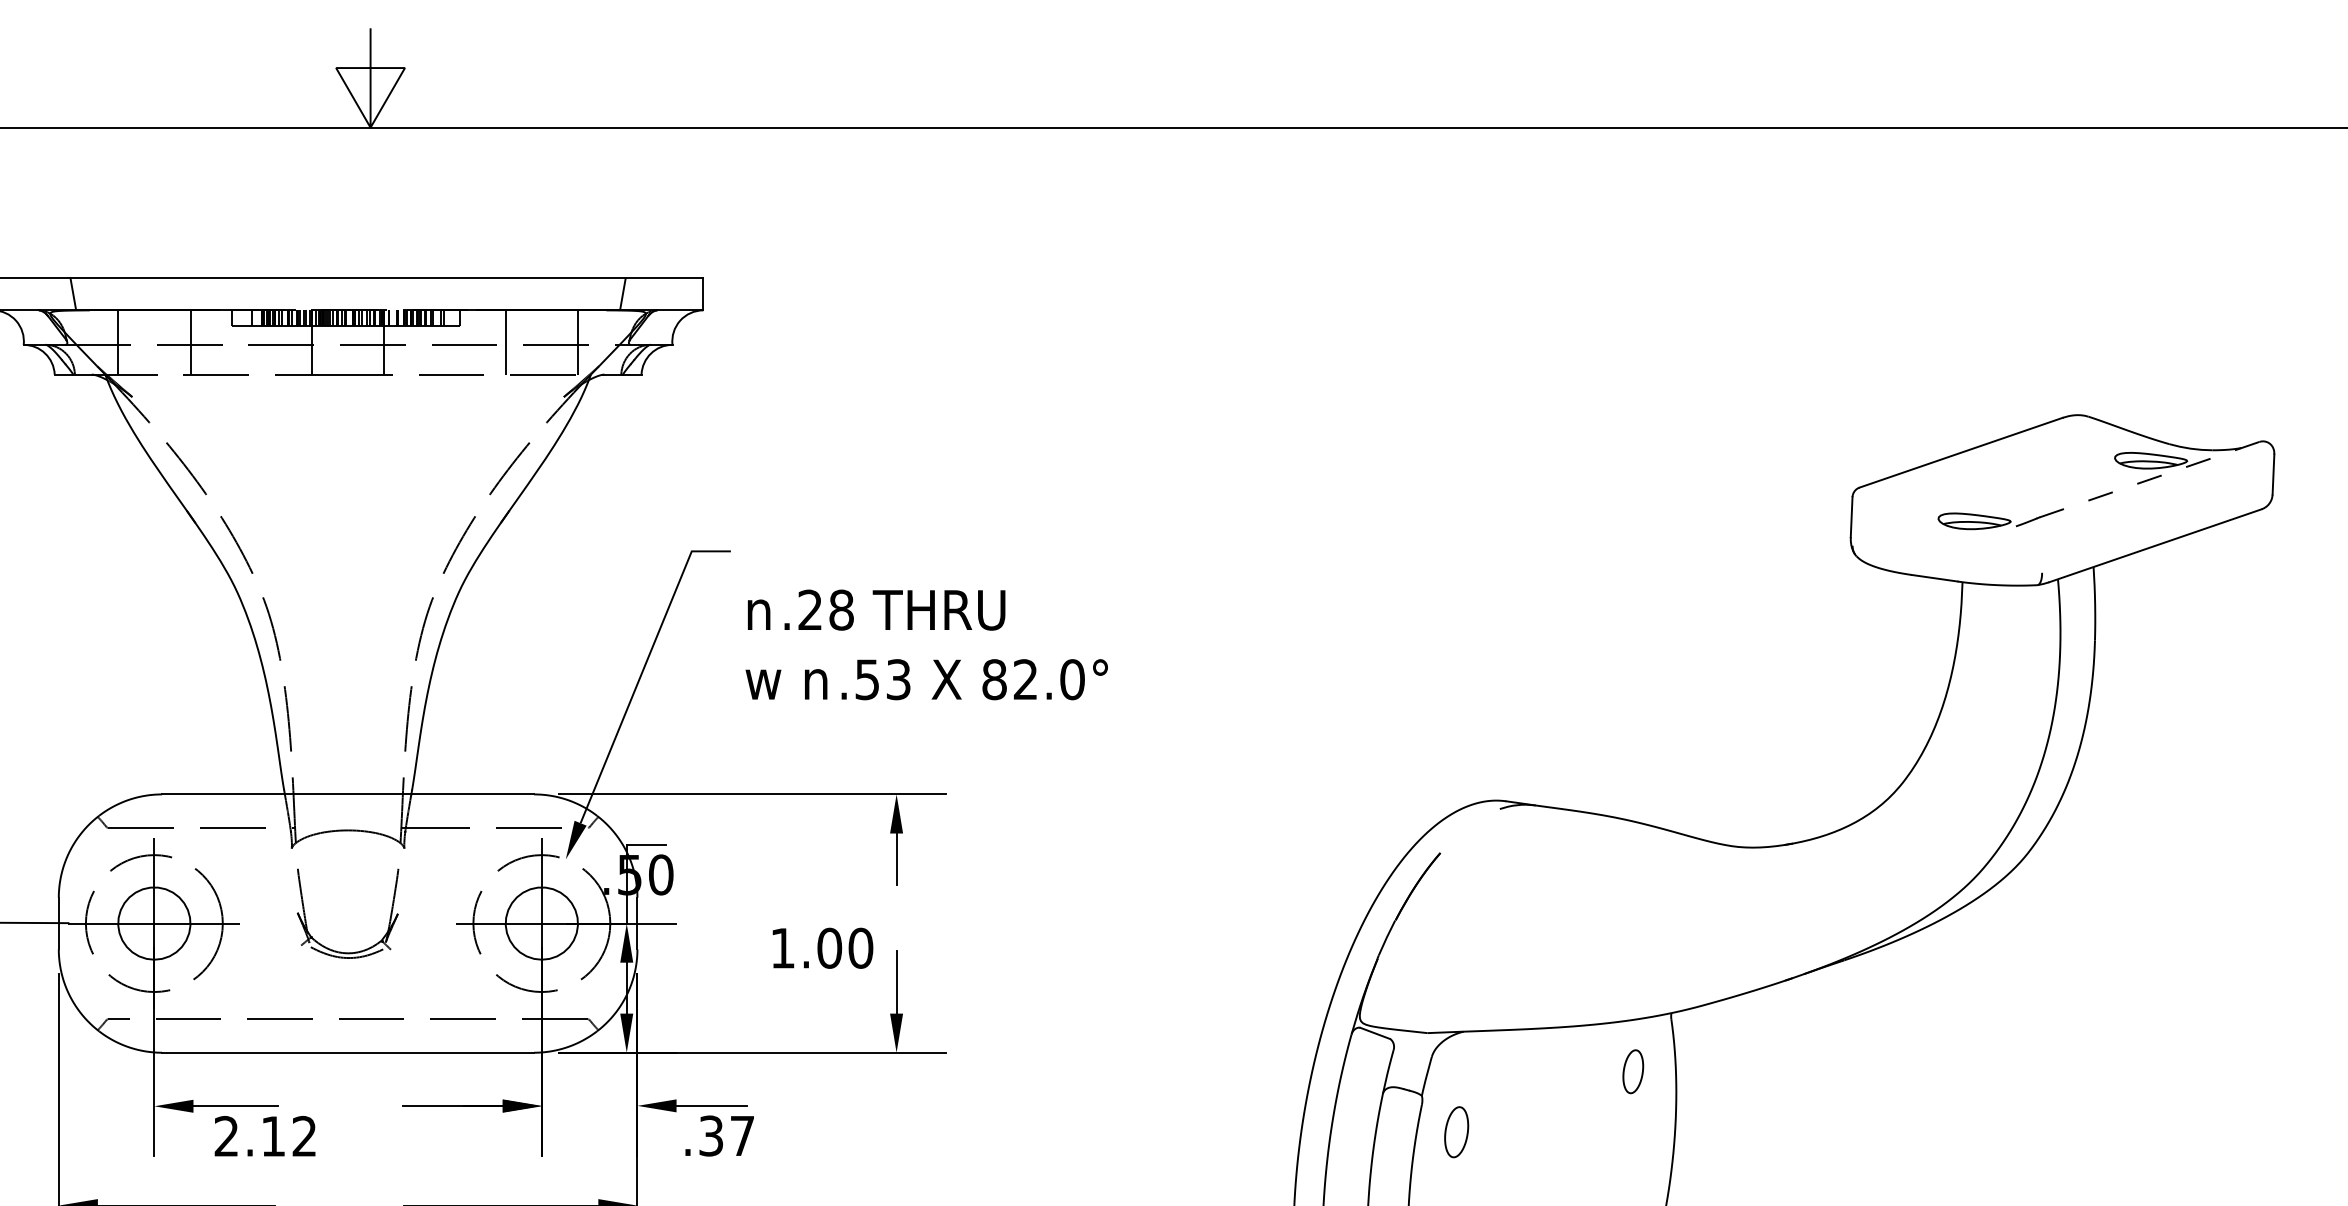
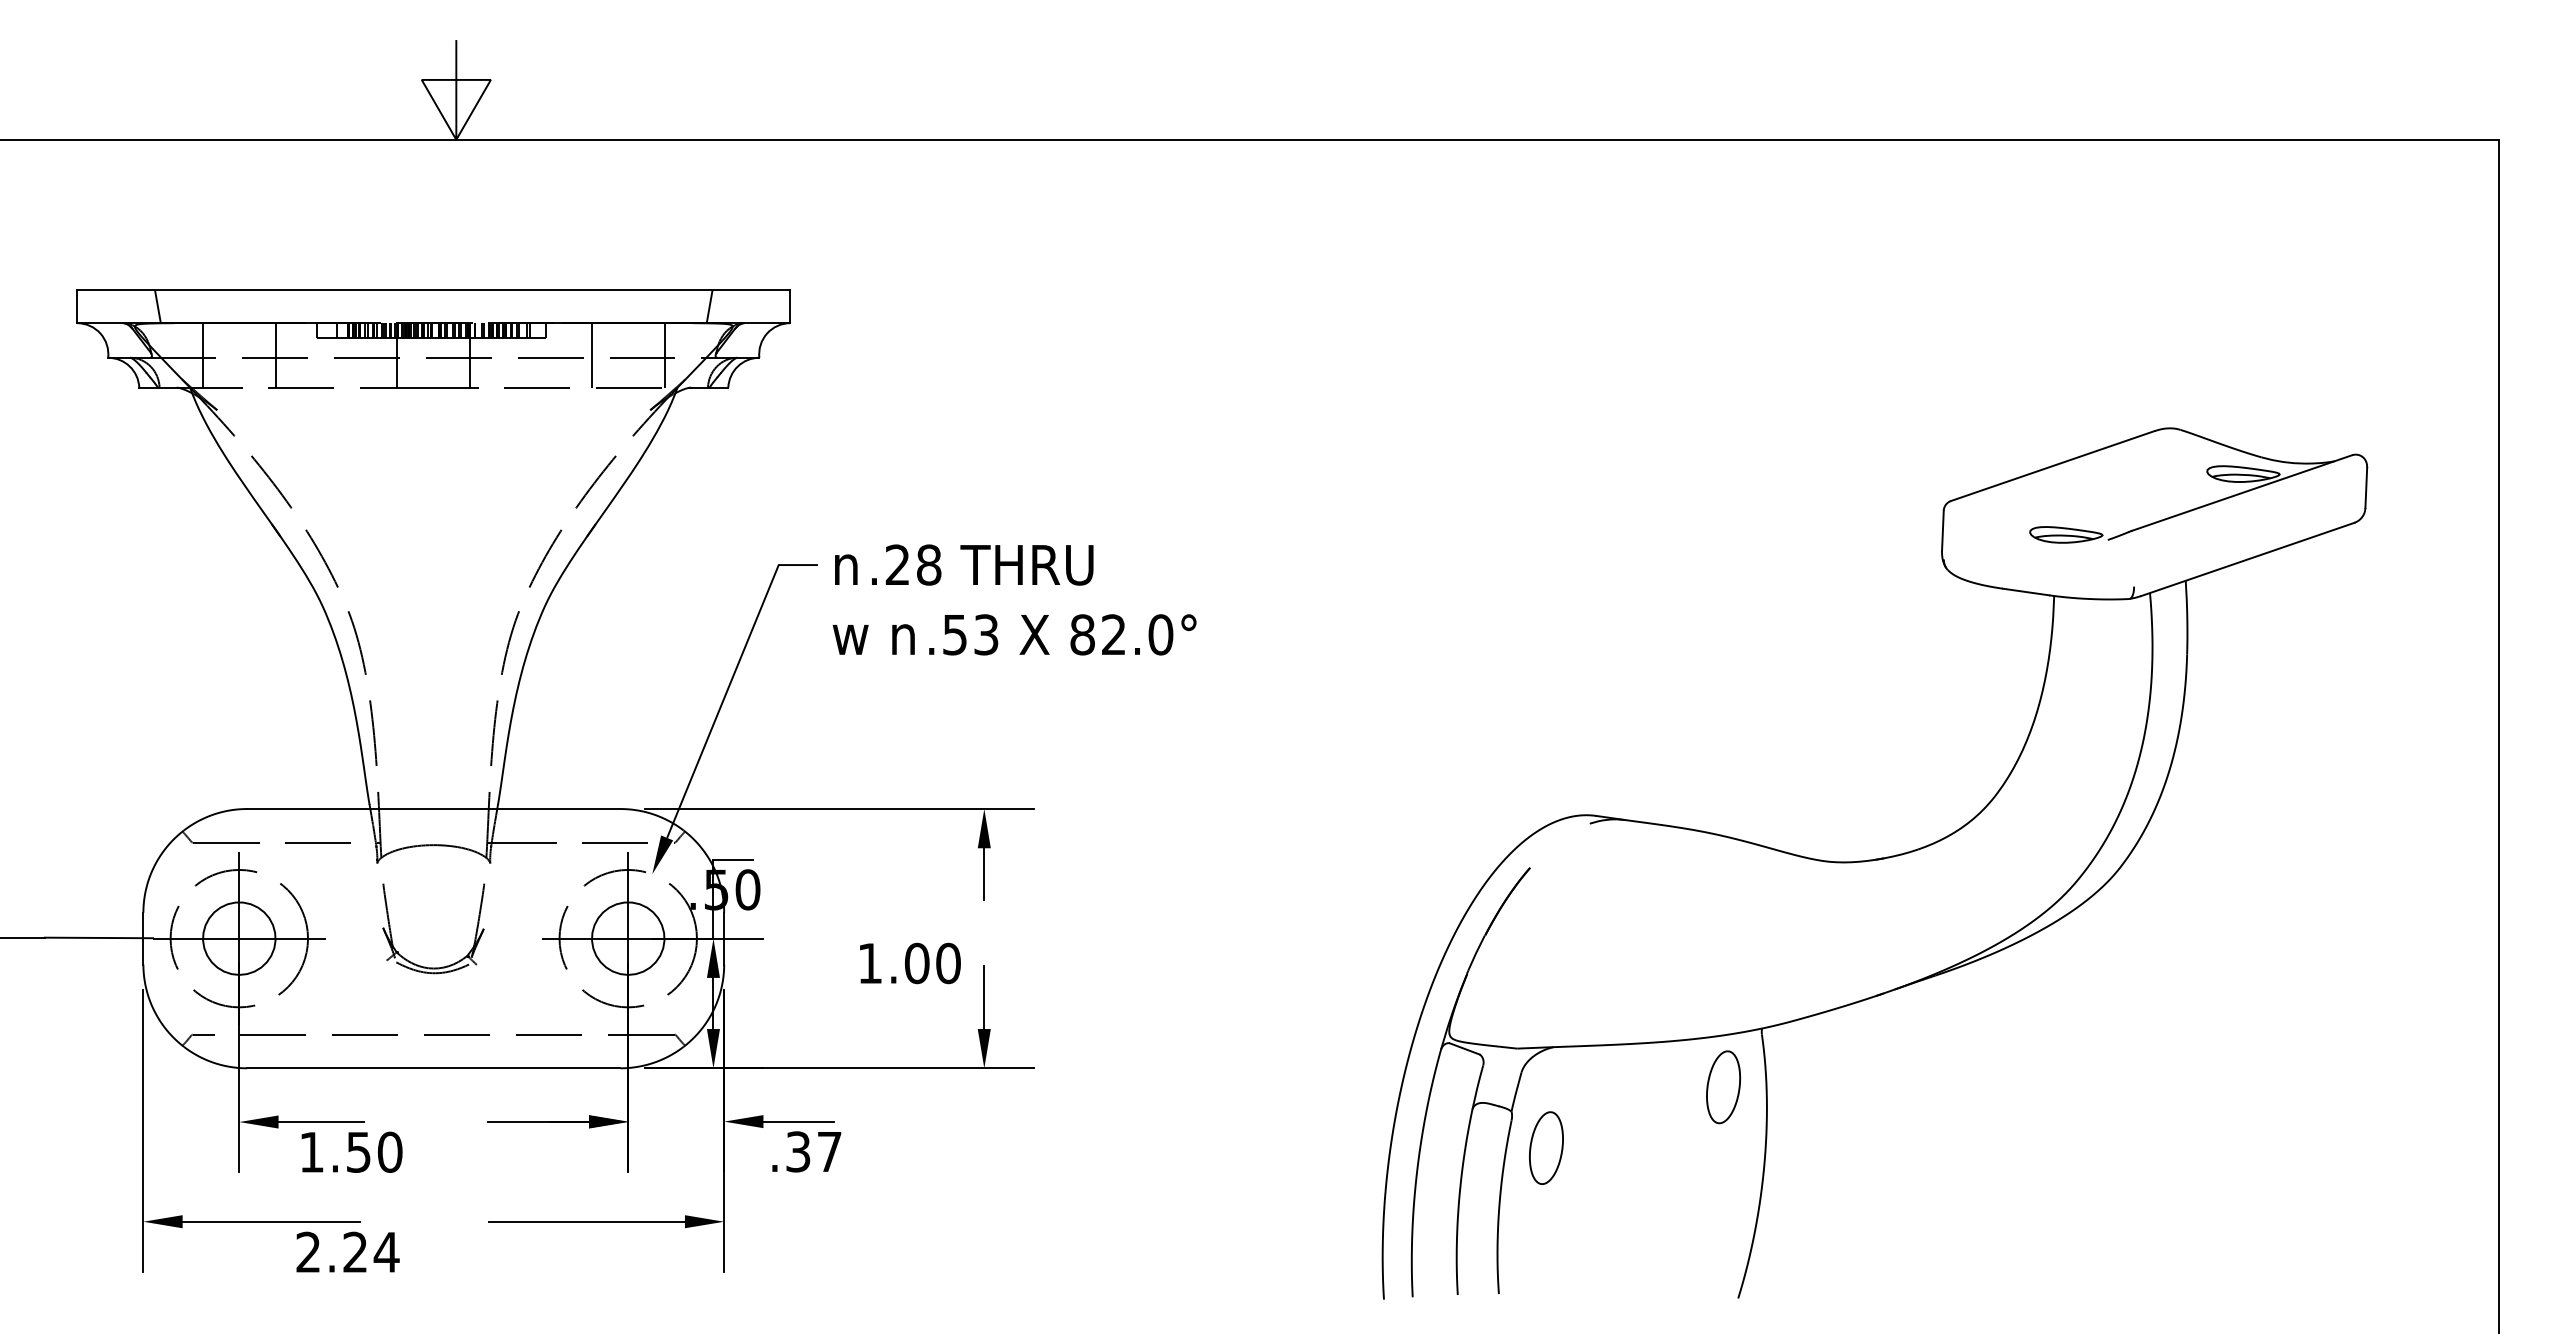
line: (2149, 480) -> (2241, 493), dashed -> solid
text: (926, 644) -> (1014, 599), moved
part: (1633, 1071) -> (1723, 1087), size x1.67
part: (1456, 1131) -> (1546, 1147), size x1.43
text: (266, 1135) -> (351, 1151), 2.12 -> 1.50

